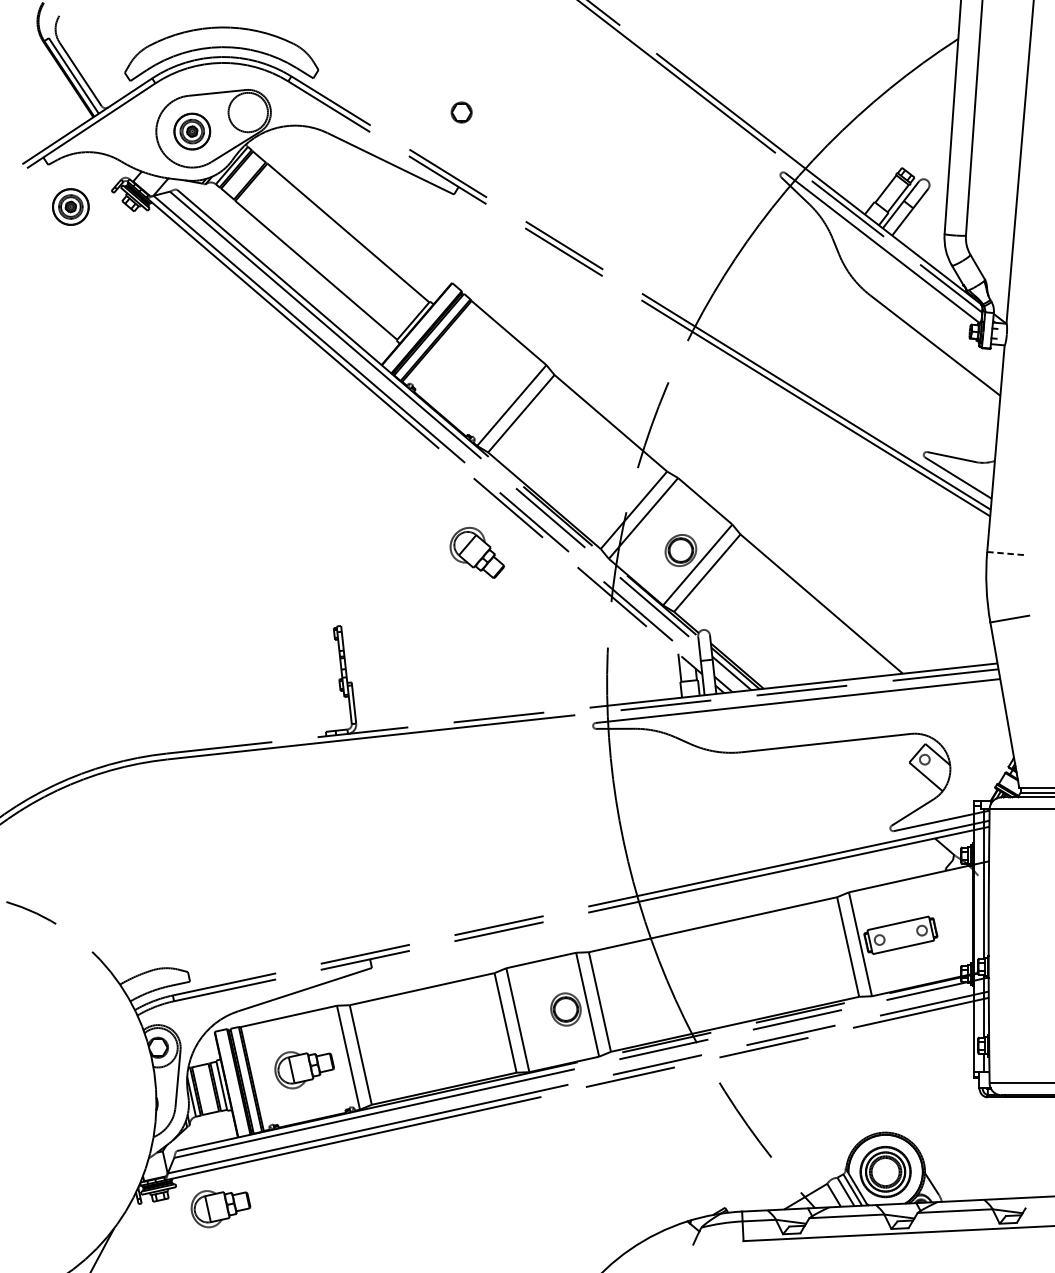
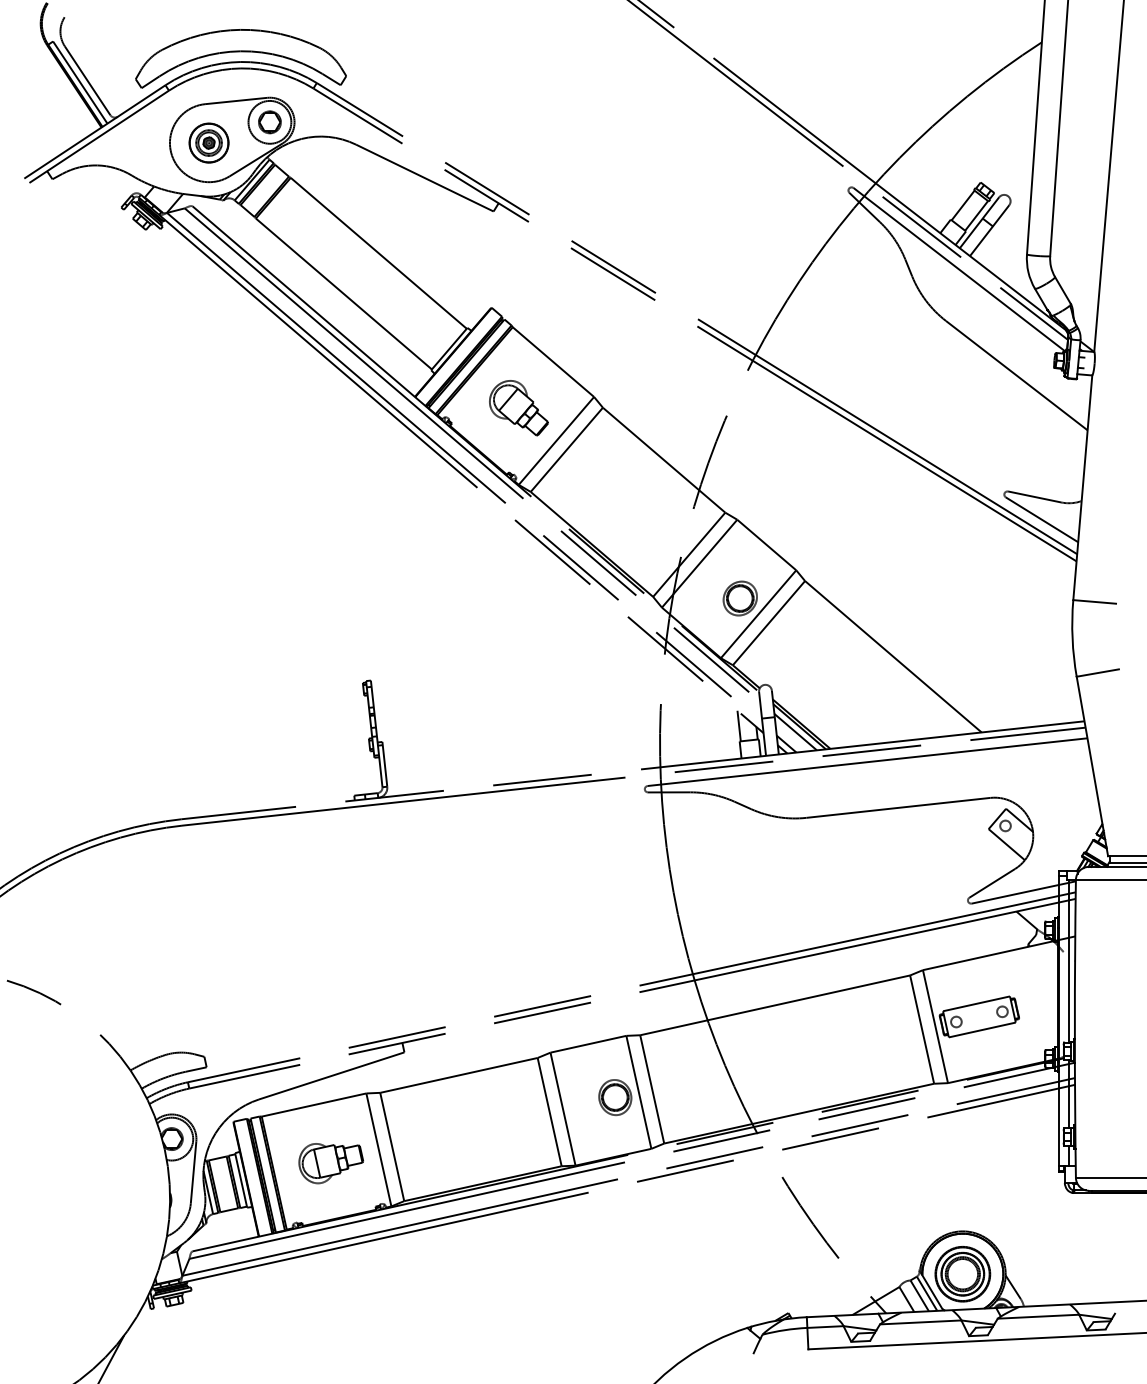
part: (461, 112) -> (269, 122), moved
part: (70, 206) -> (76, 224), removed
part: (476, 553) -> (518, 408), moved
line: (1007, 553) -> (1095, 601), dashed -> solid
part: (220, 1209) -> (239, 1314), removed

